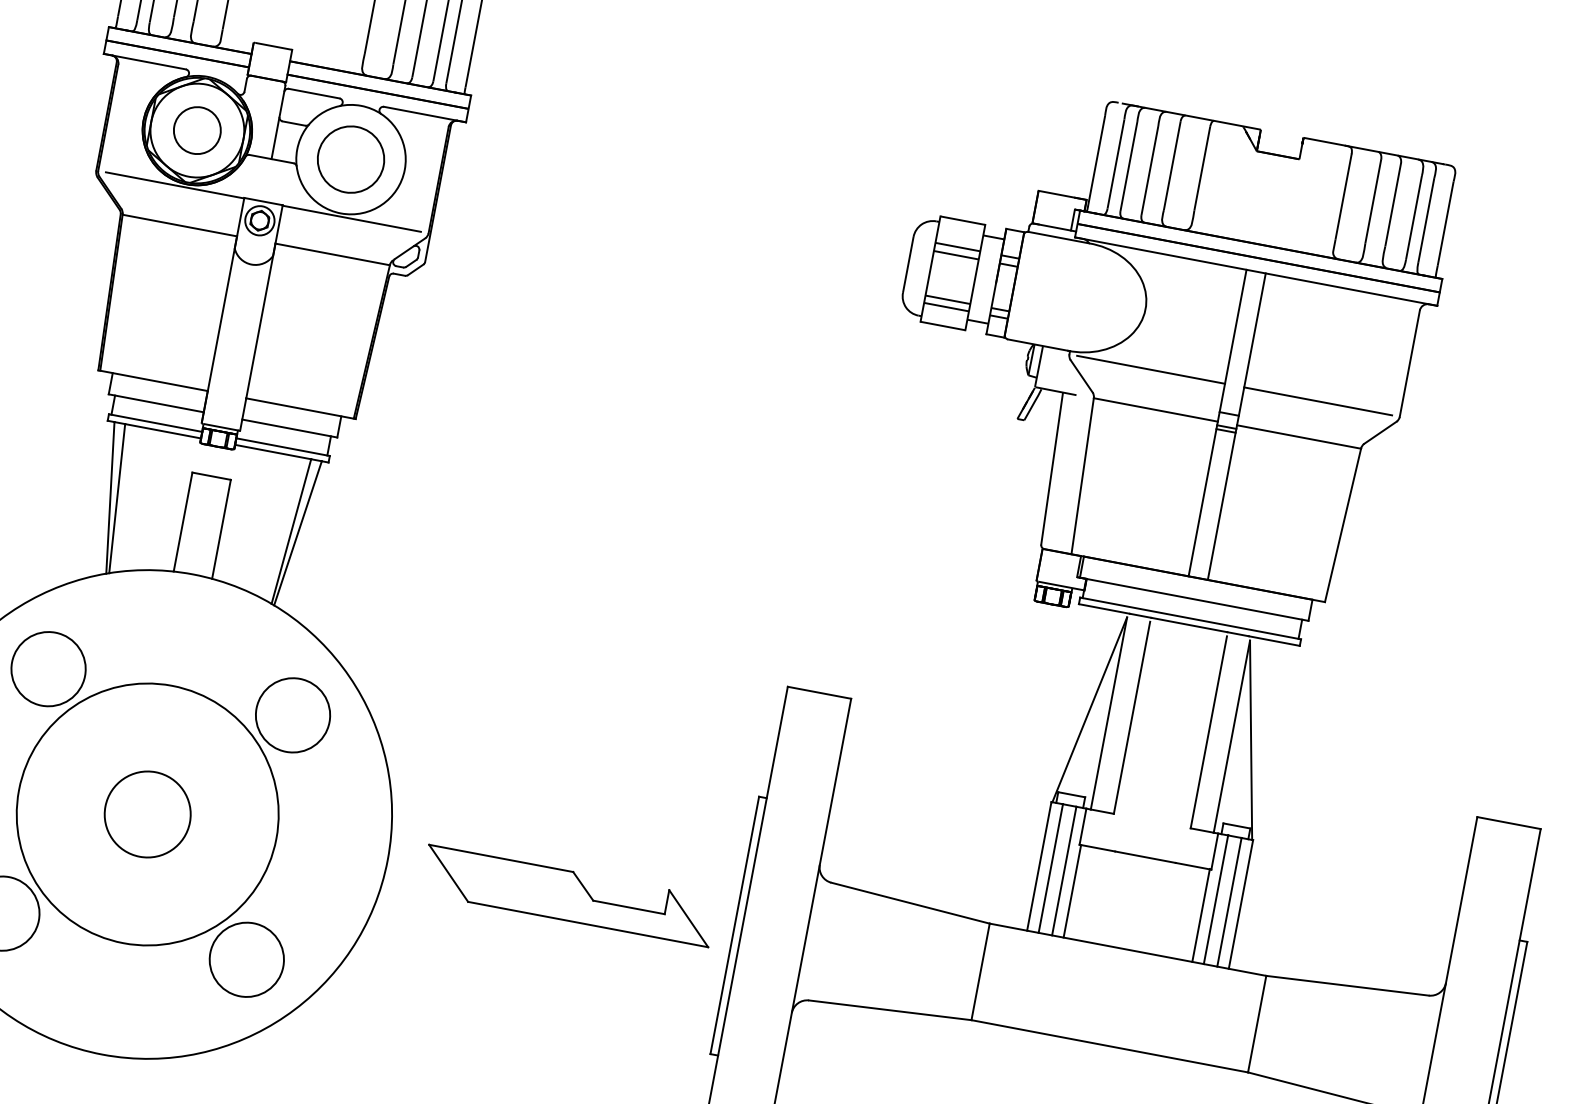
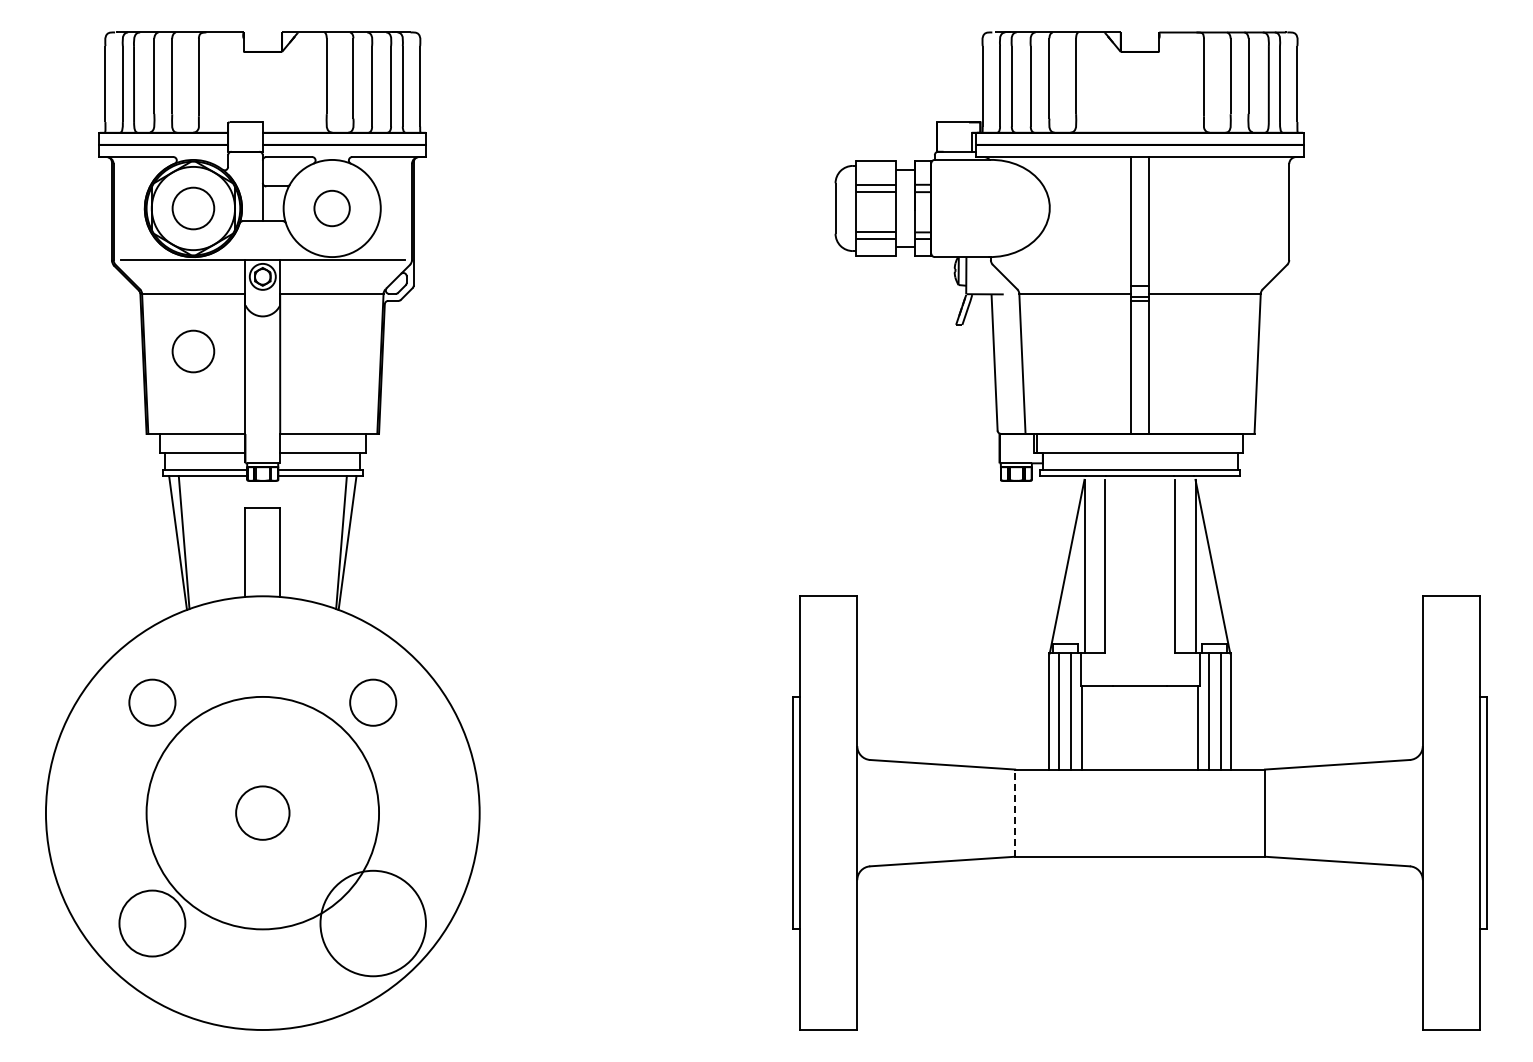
circle: (350, 159) -> (331, 208), size x0.6
circle: (167, 288) -> (193, 351), added
line: (1151, 369) -> (1064, 259), removed
line: (1318, 400) -> (1215, 259), removed
circle: (48, 668) -> (152, 702), size x0.7
circle: (293, 715) -> (373, 702), size x0.7
circle: (147, 813) -> (262, 812), size x0.7
part: (568, 895) -> (643, 814), removed
circle: (247, 959) -> (373, 923), size x1.6
line: (980, 972) -> (1015, 813), solid -> dashed

